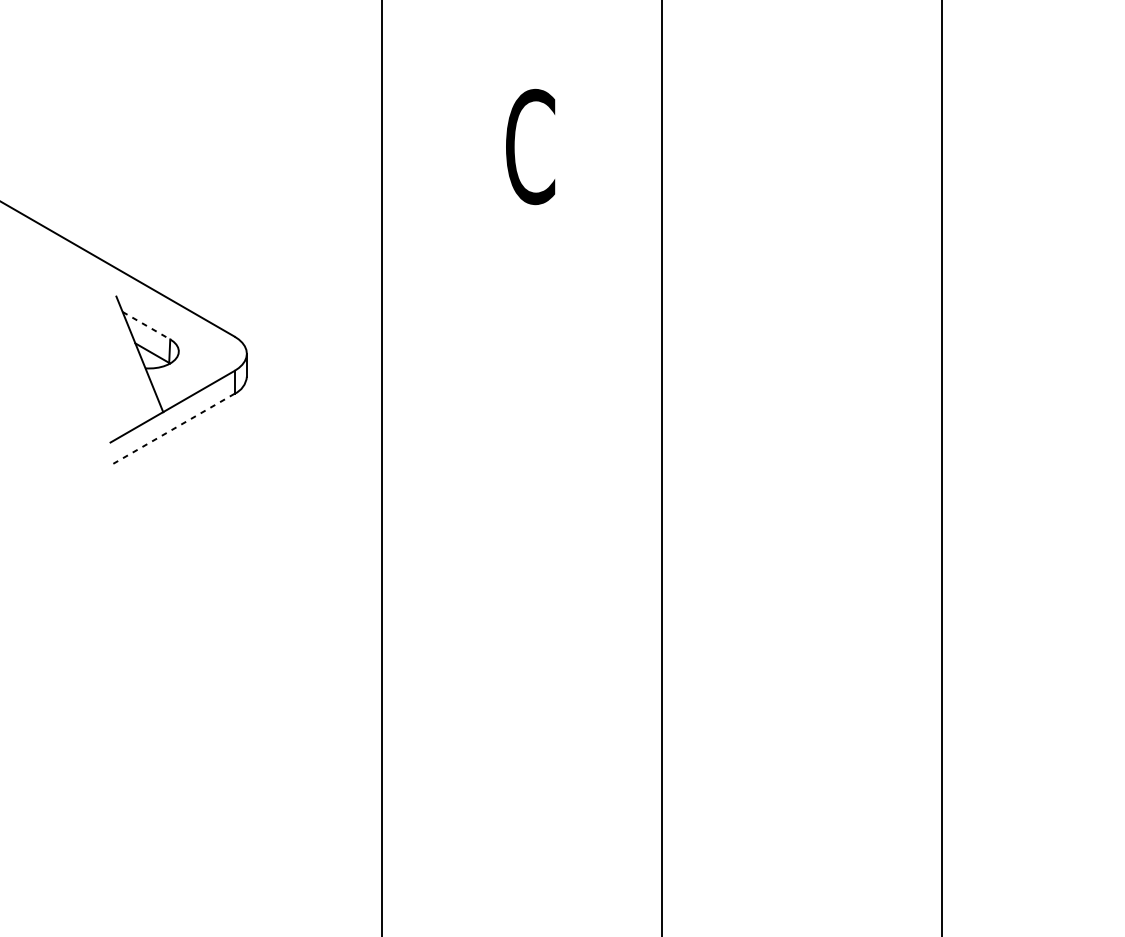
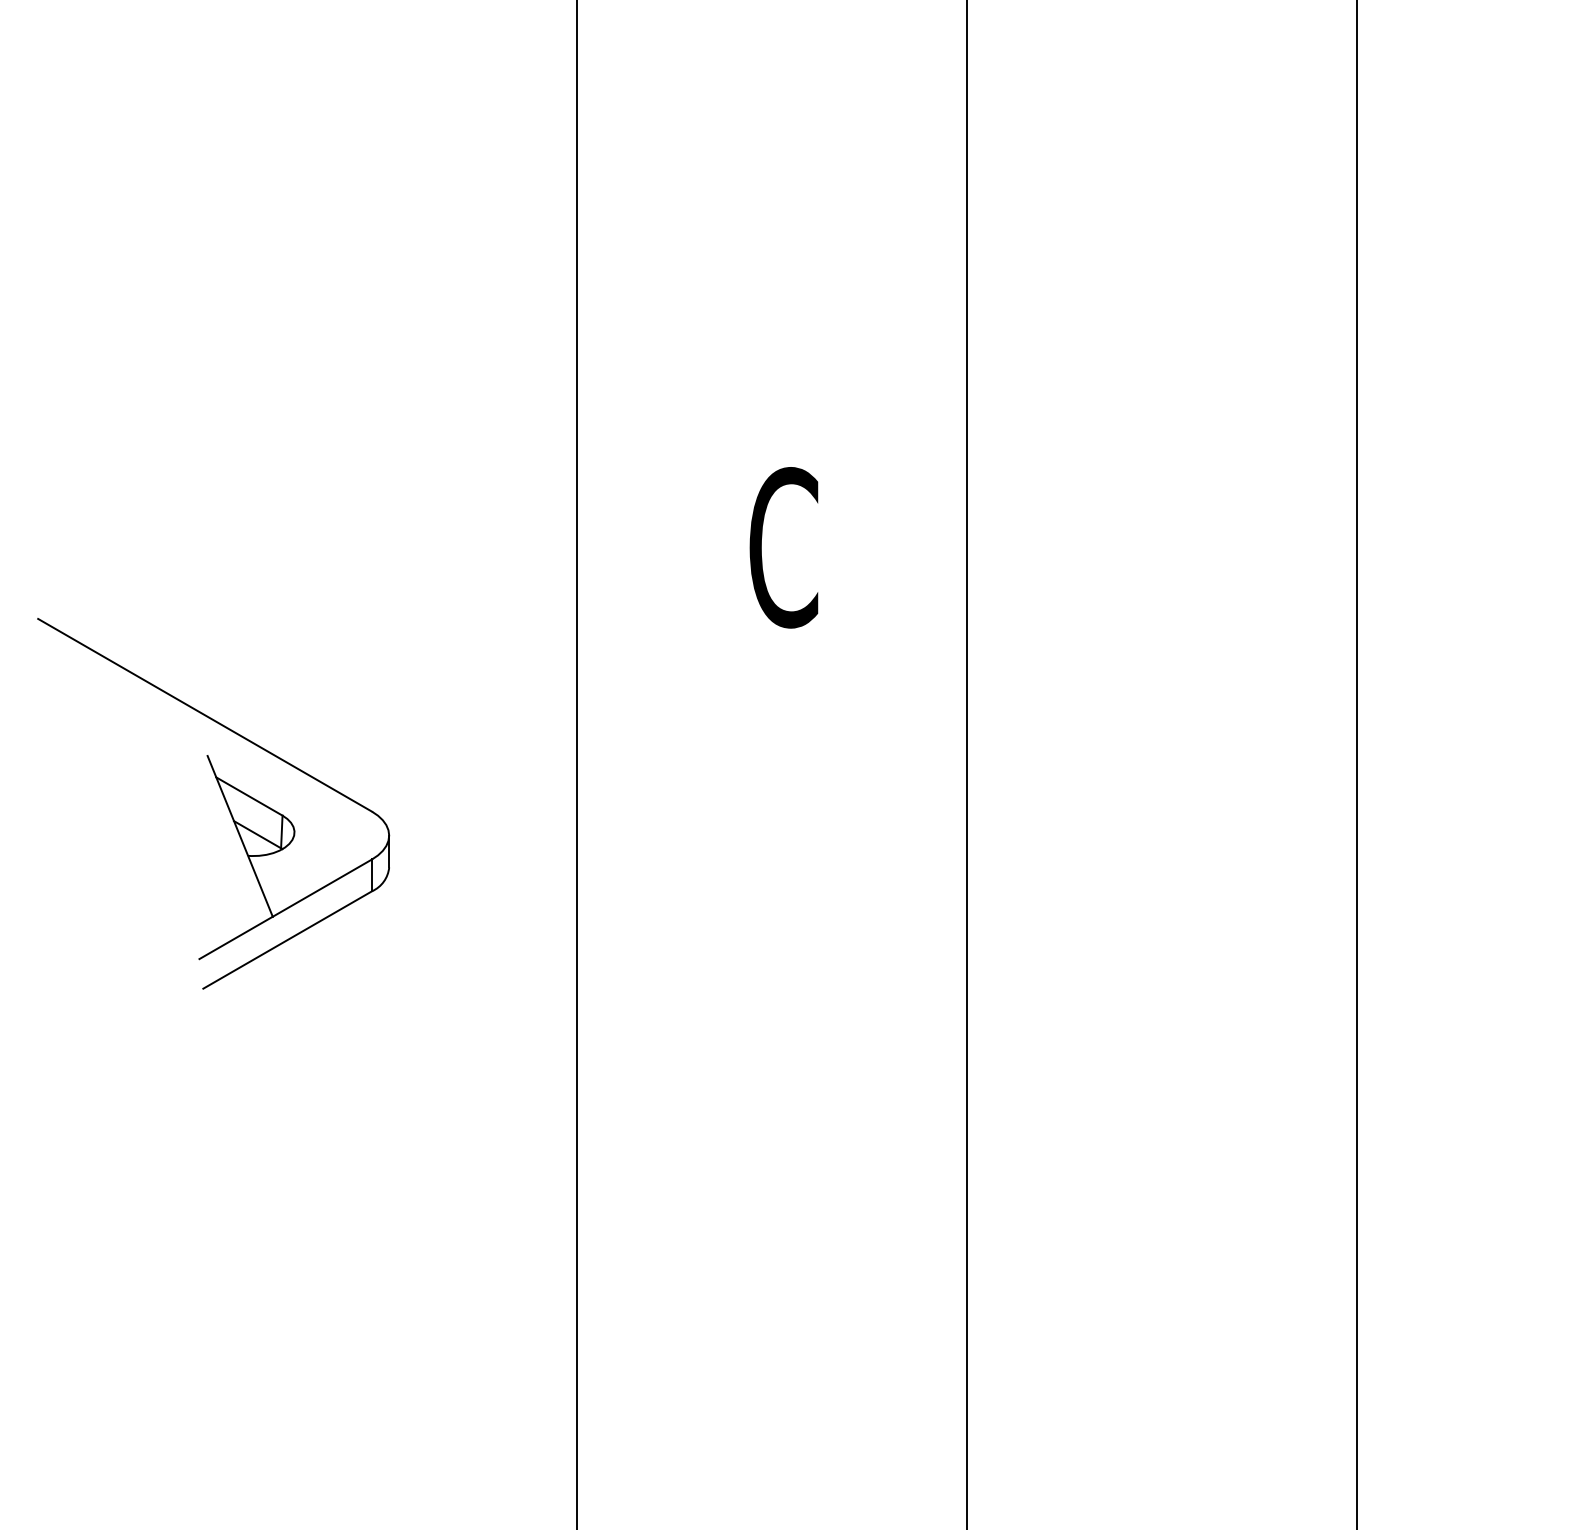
line: (146, 325) -> (249, 796), dashed -> solid
line: (174, 428) -> (288, 939), dashed -> solid

